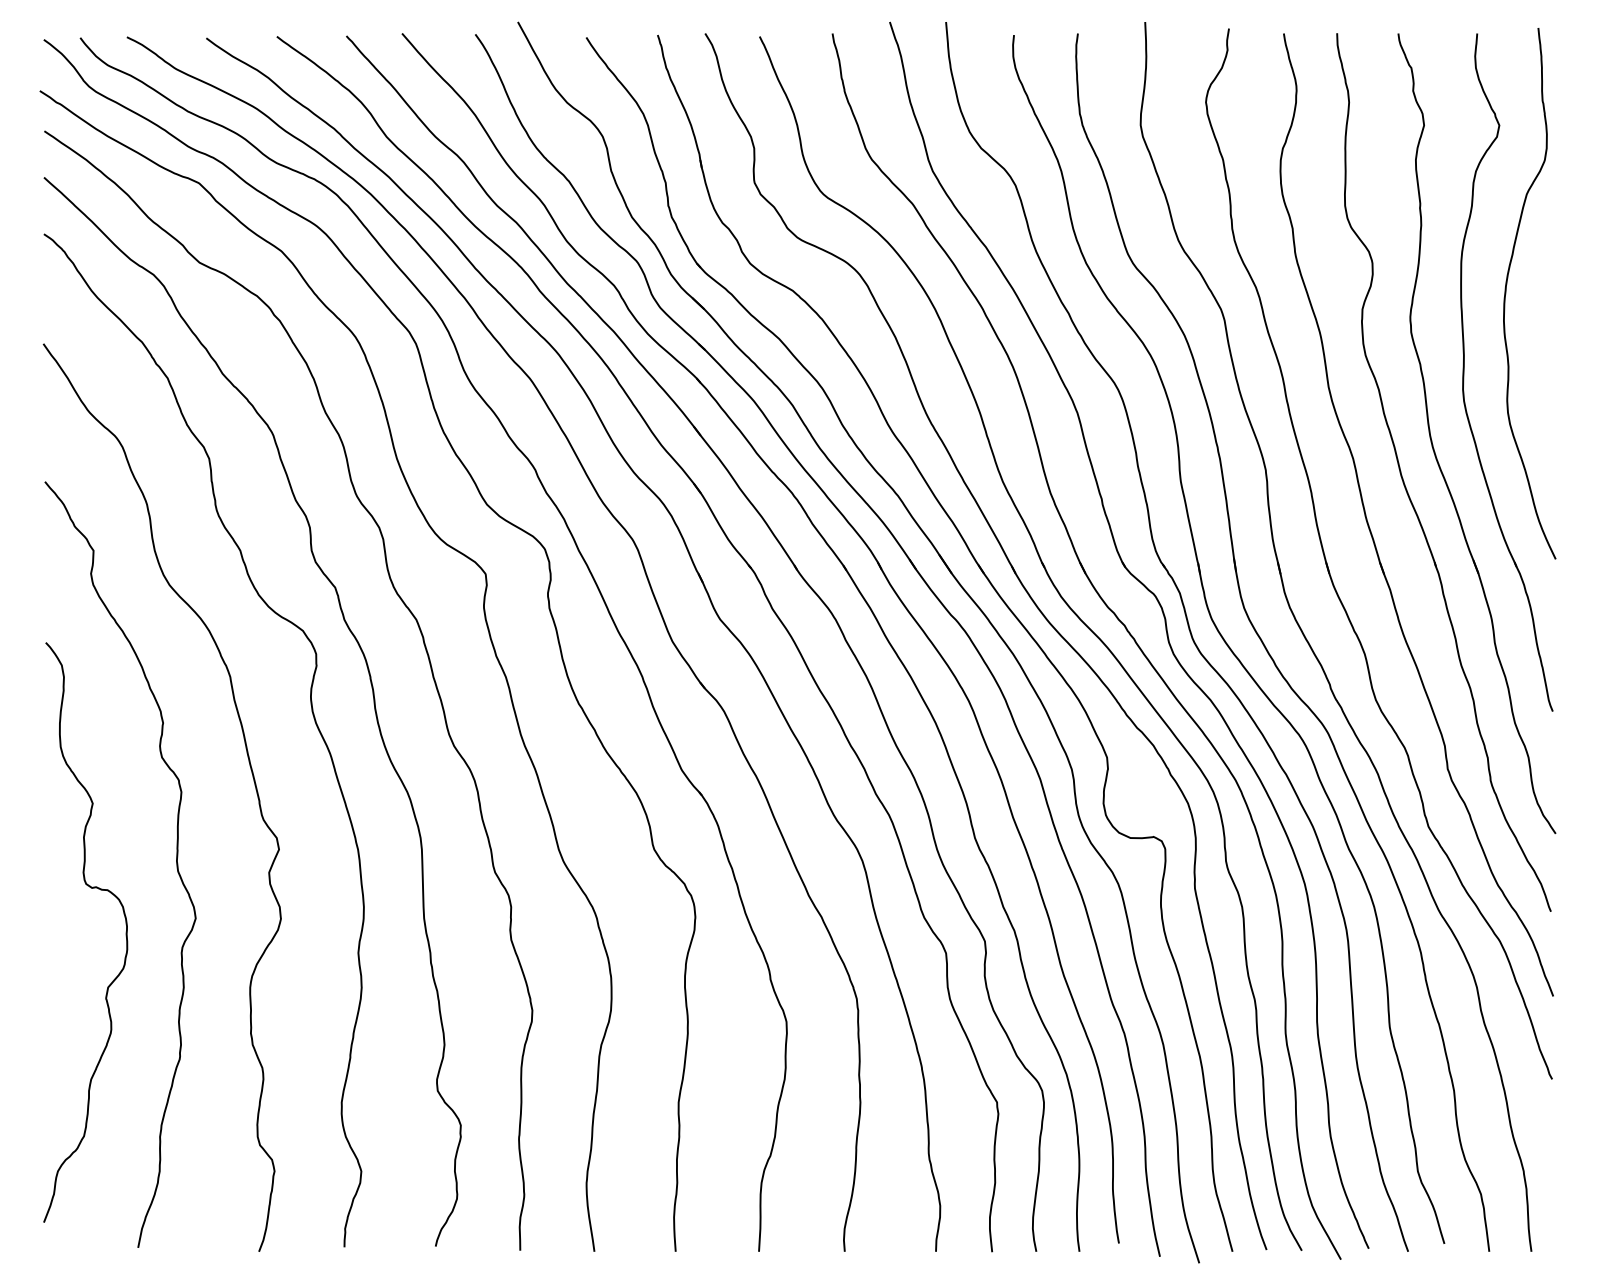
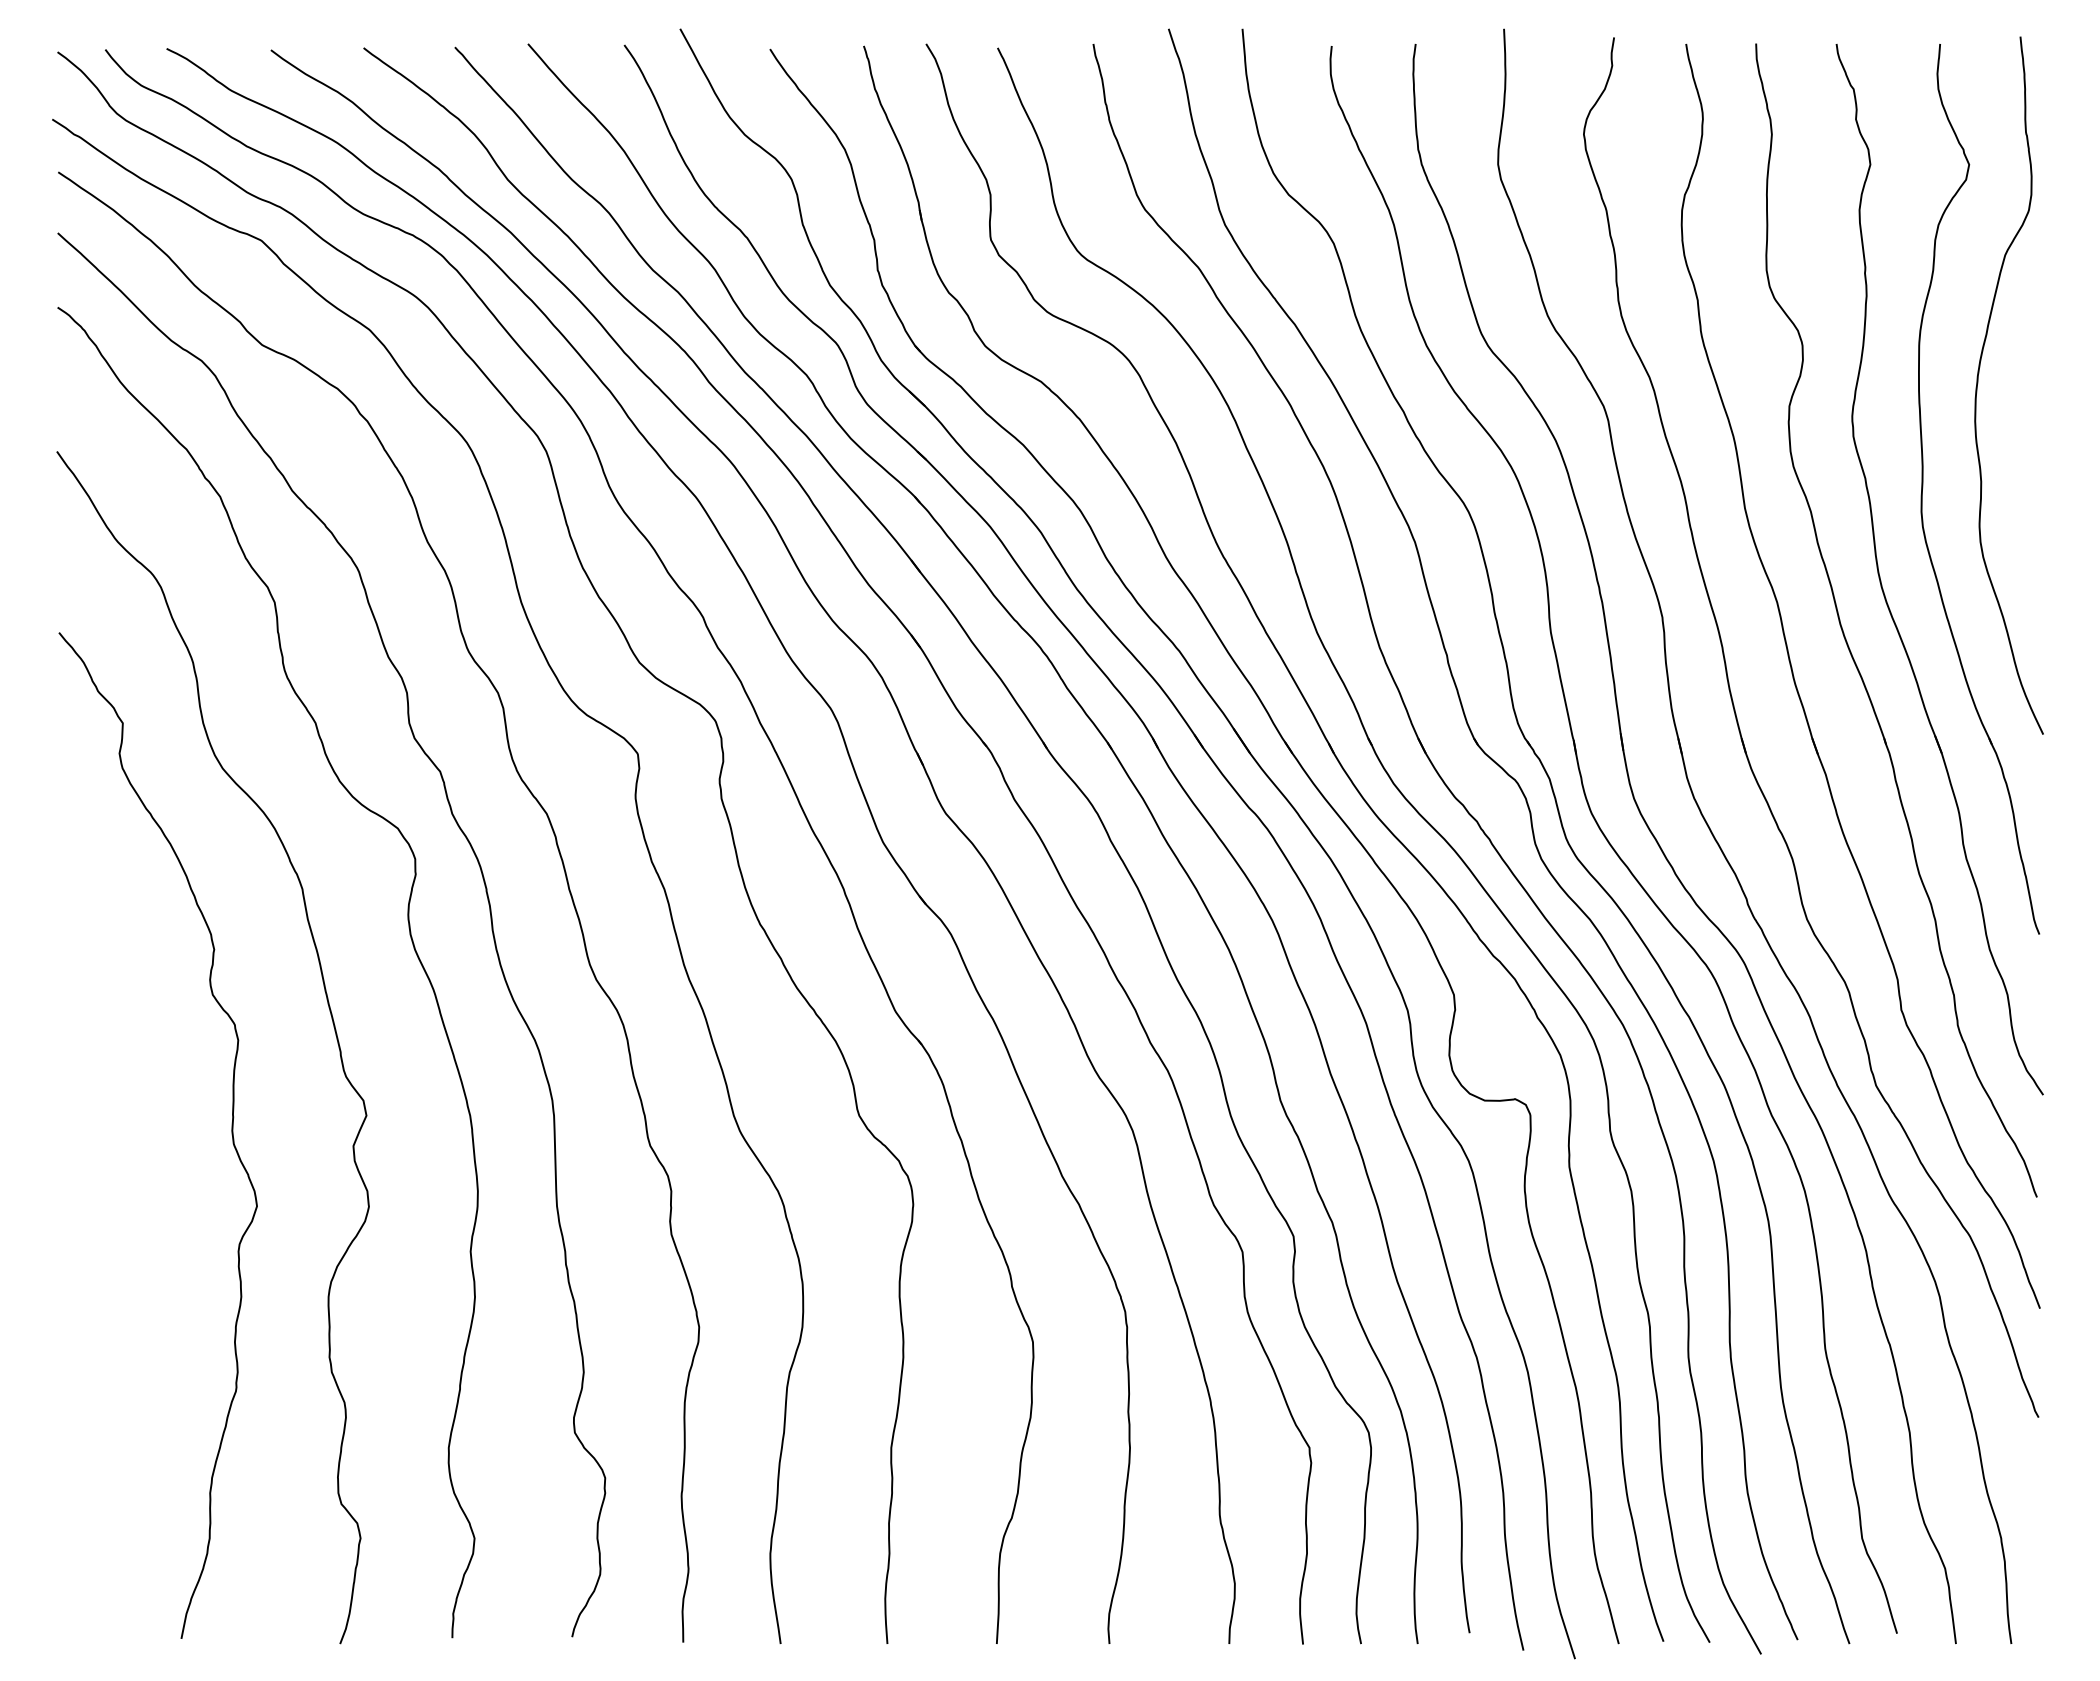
curve: (125, 932) -> (164, 1224), removed

